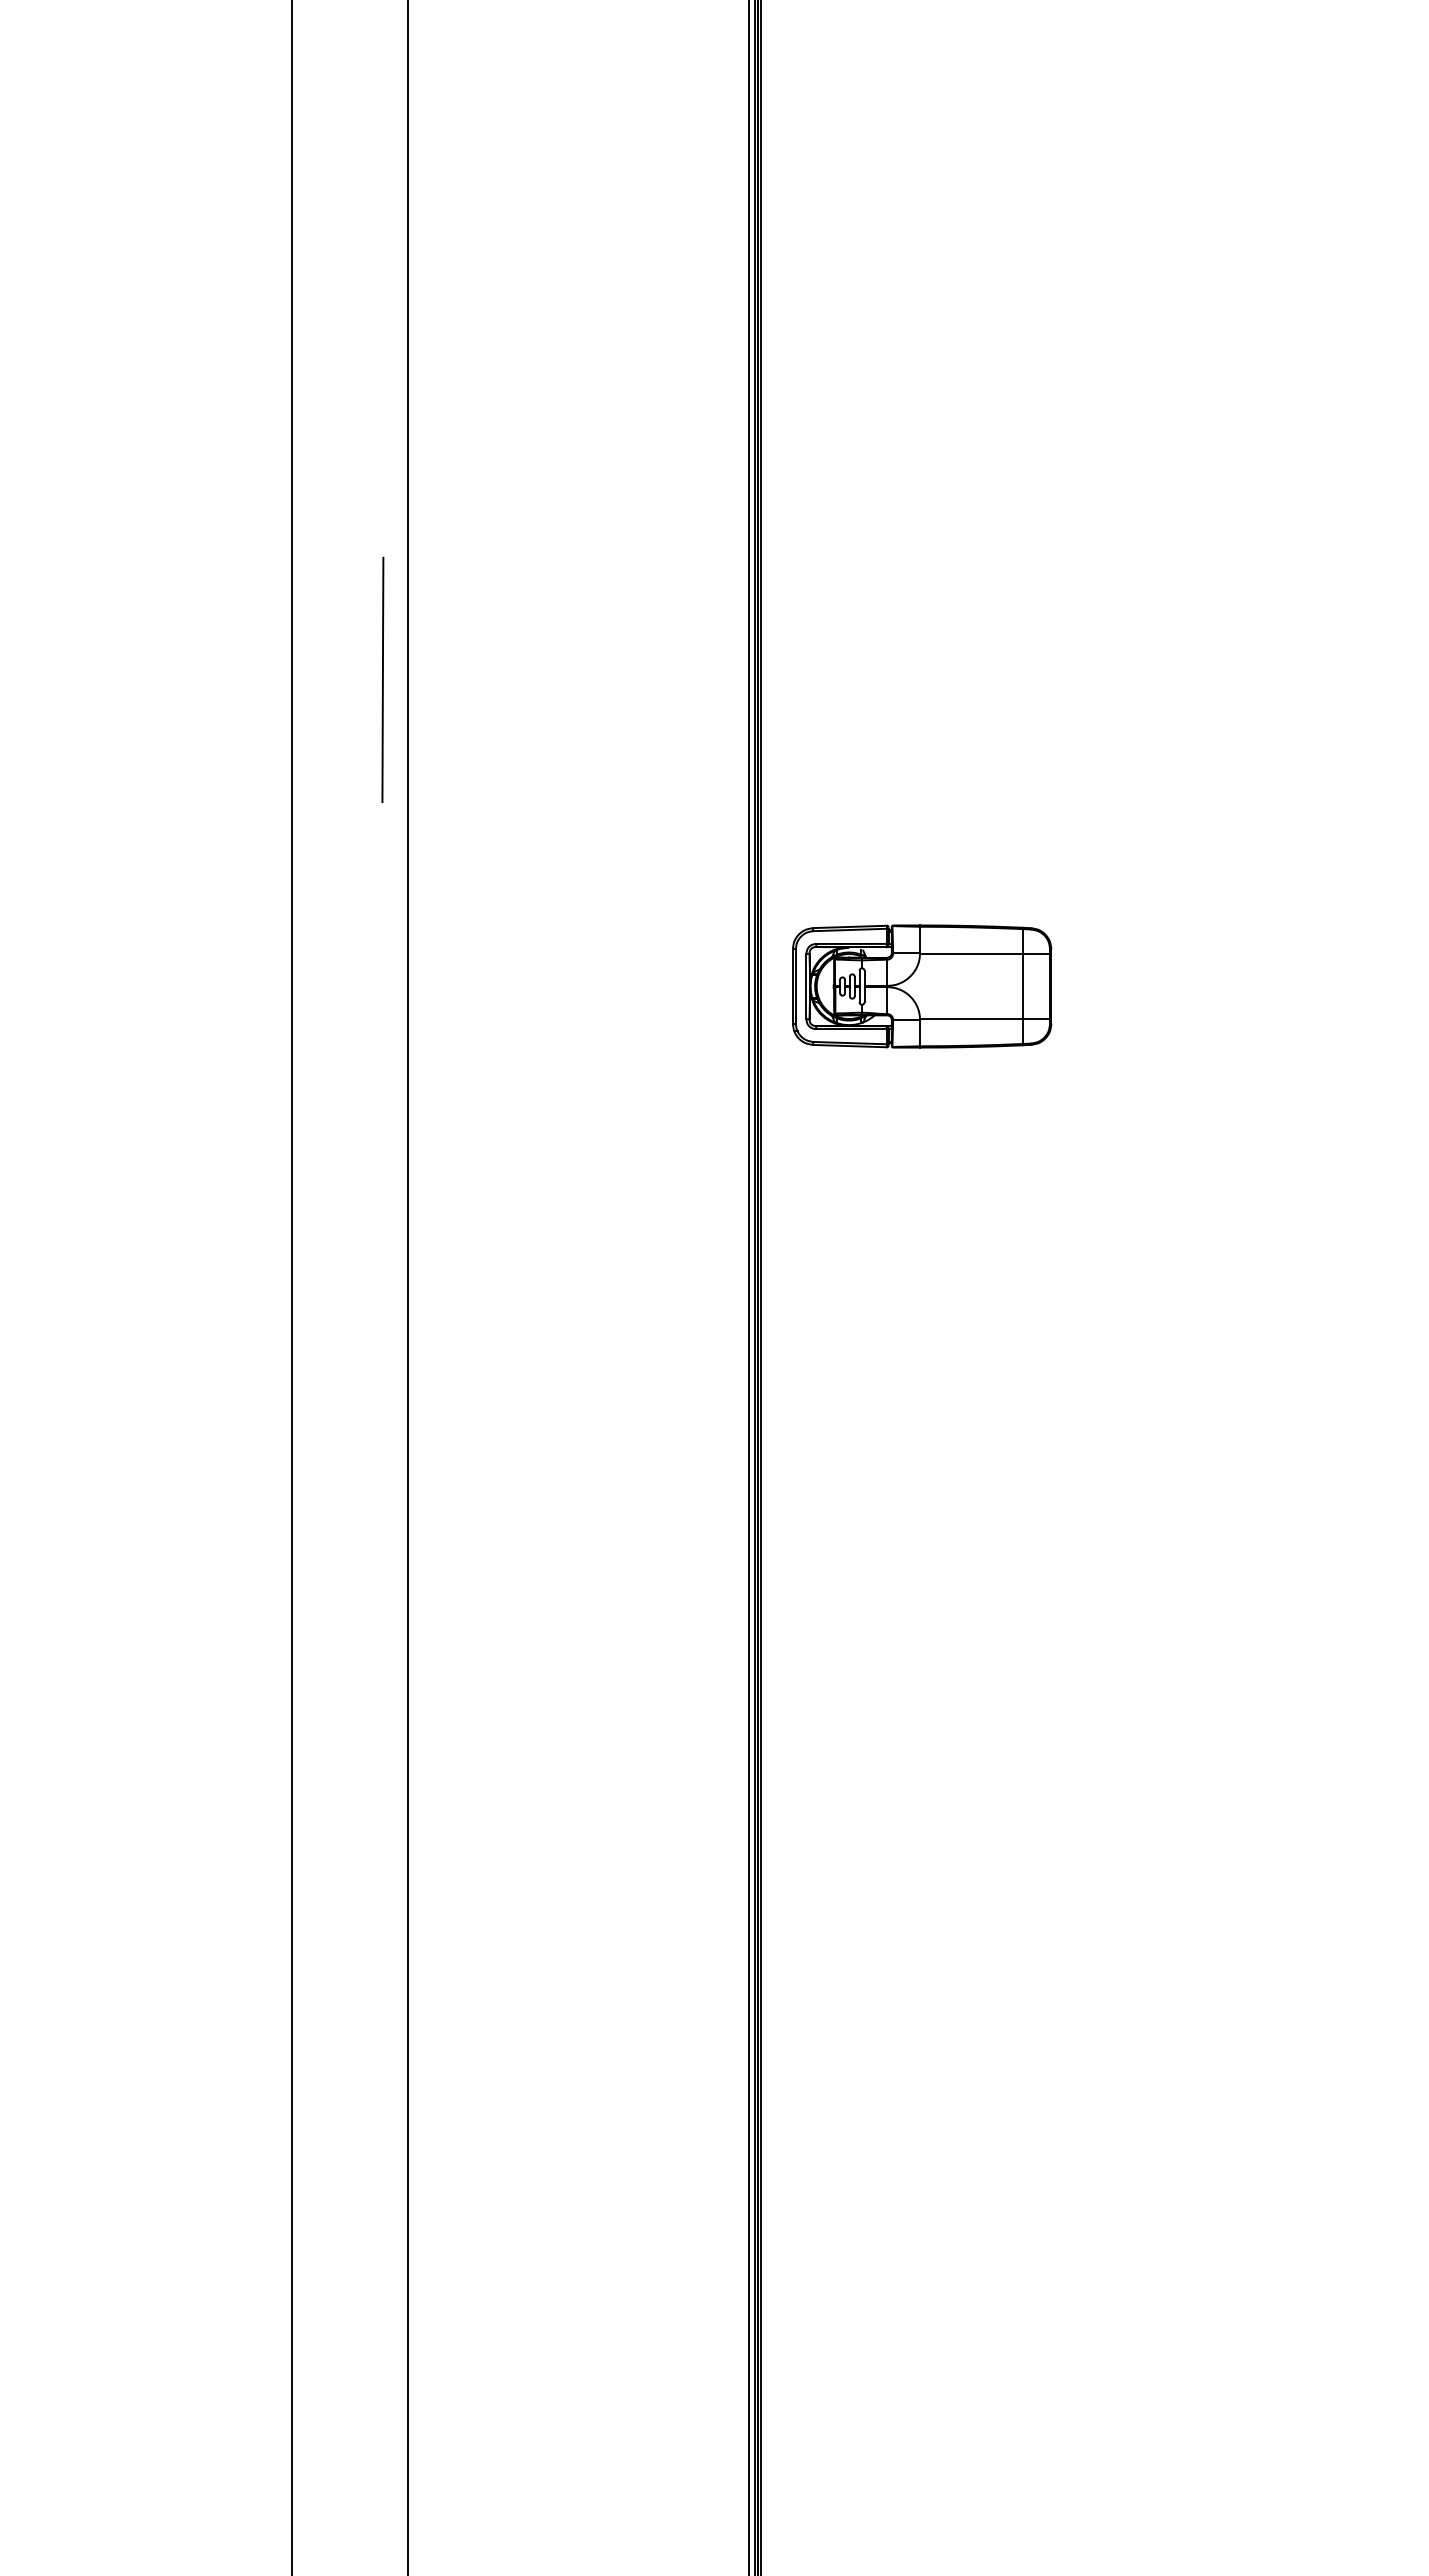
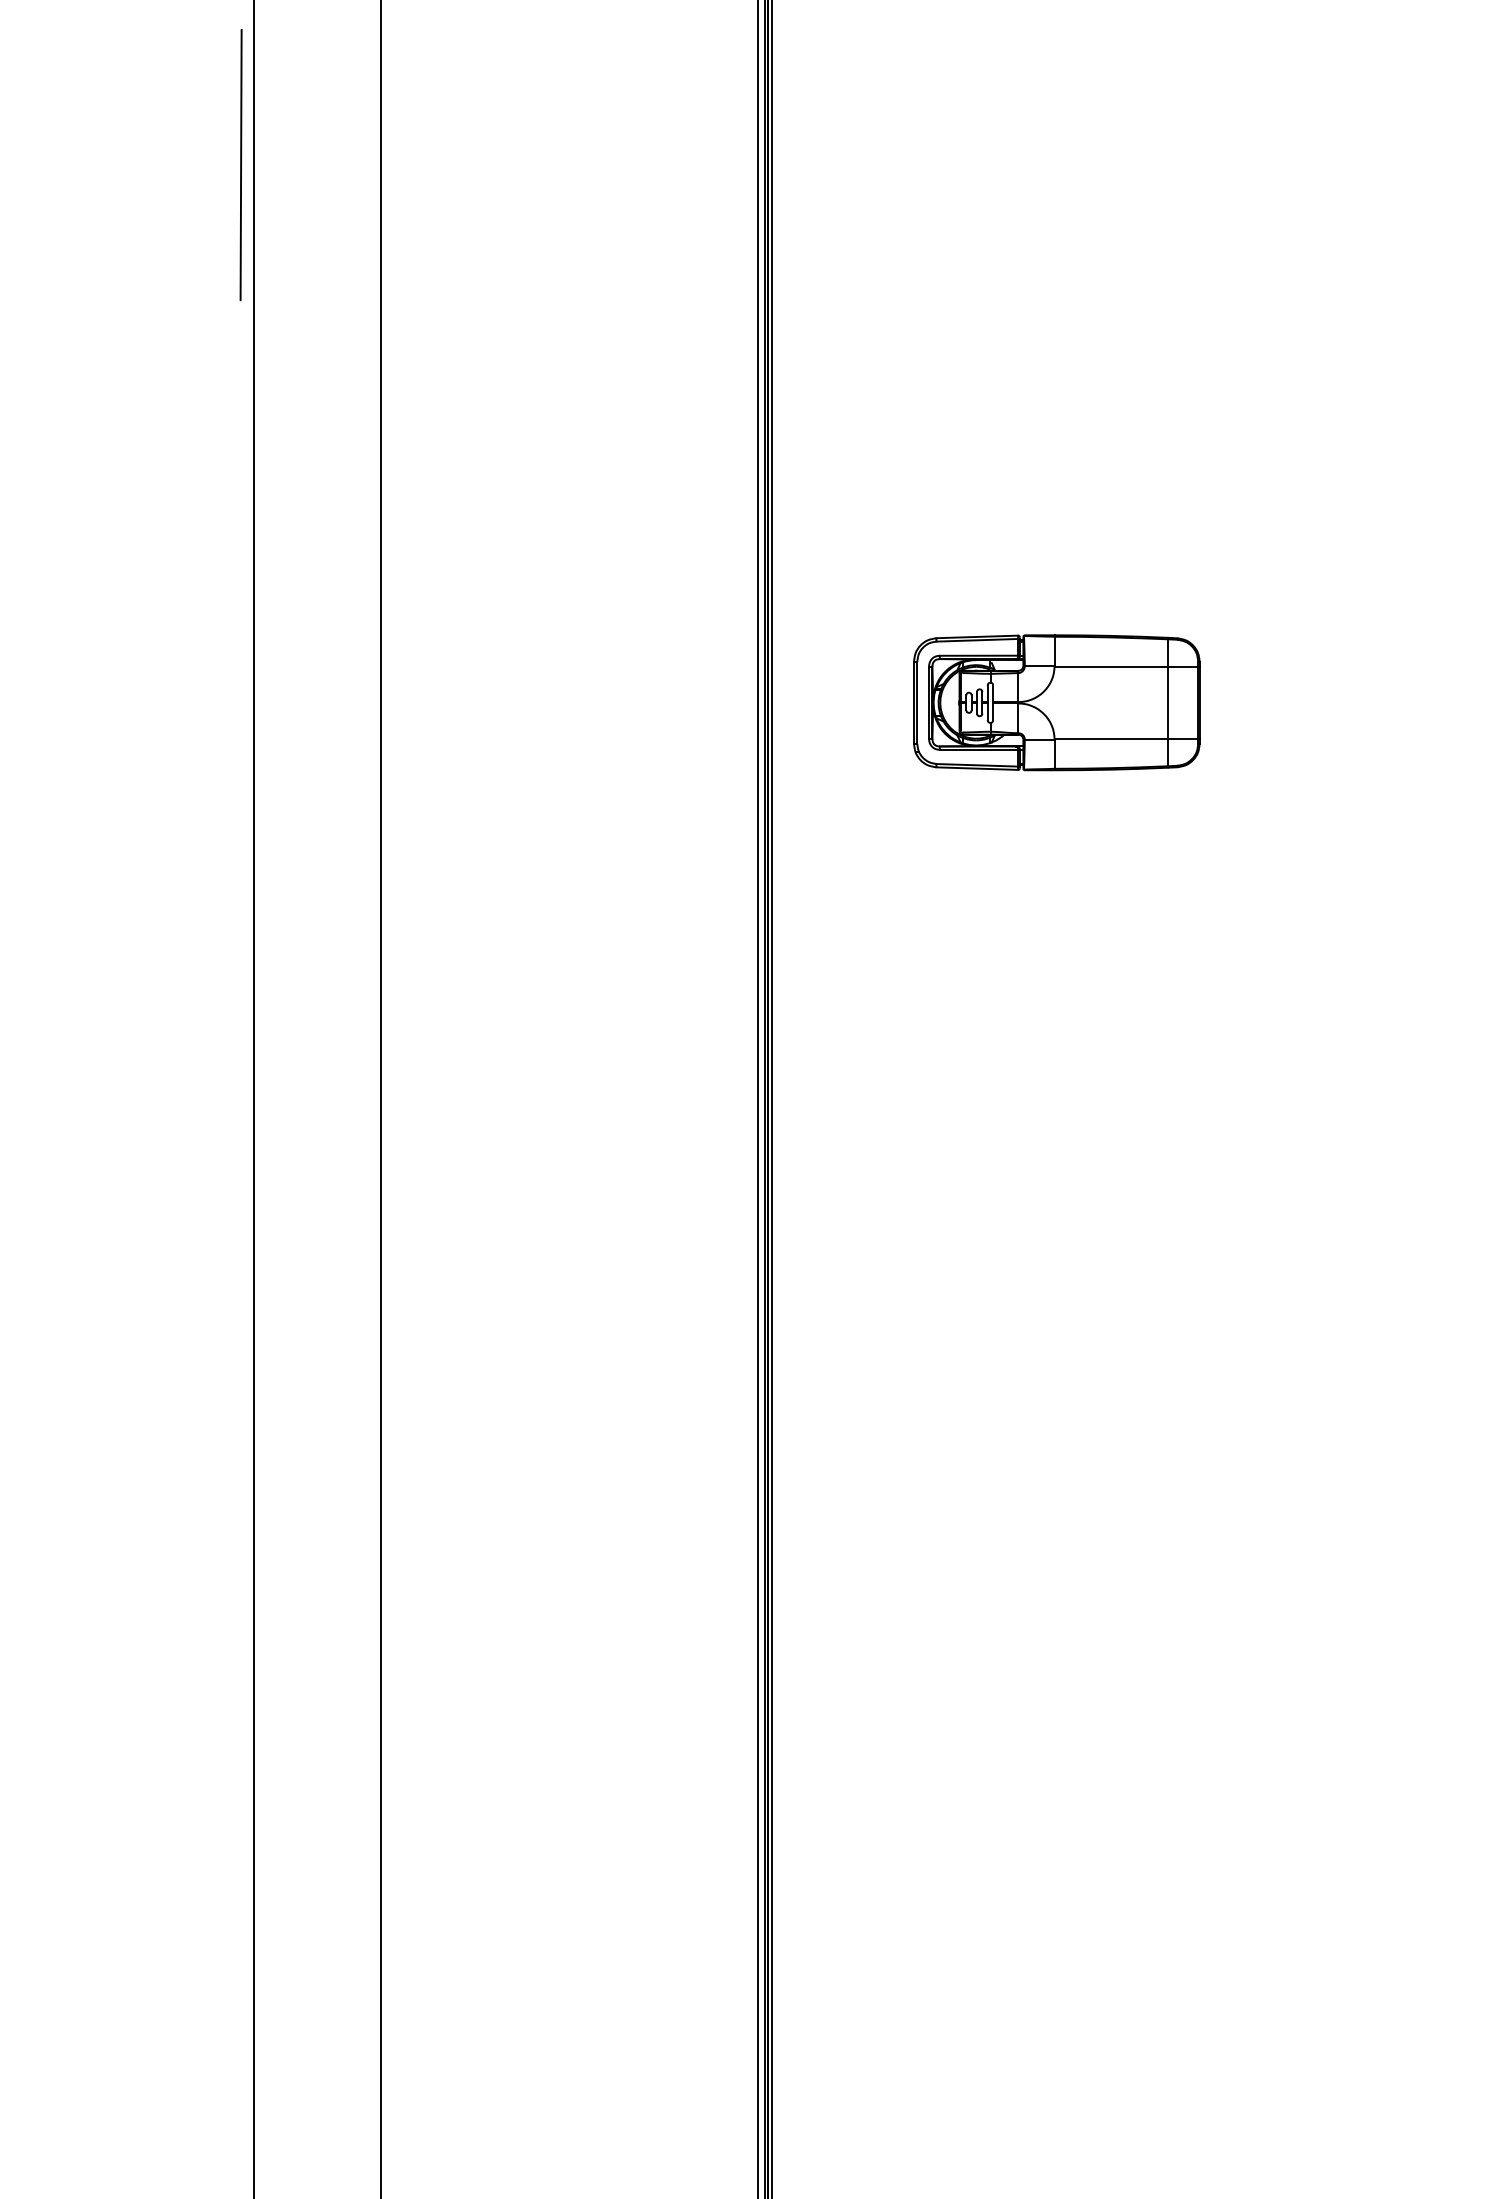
line: (382, 679) -> (240, 164), moved
part: (922, 986) -> (1057, 702), moved

